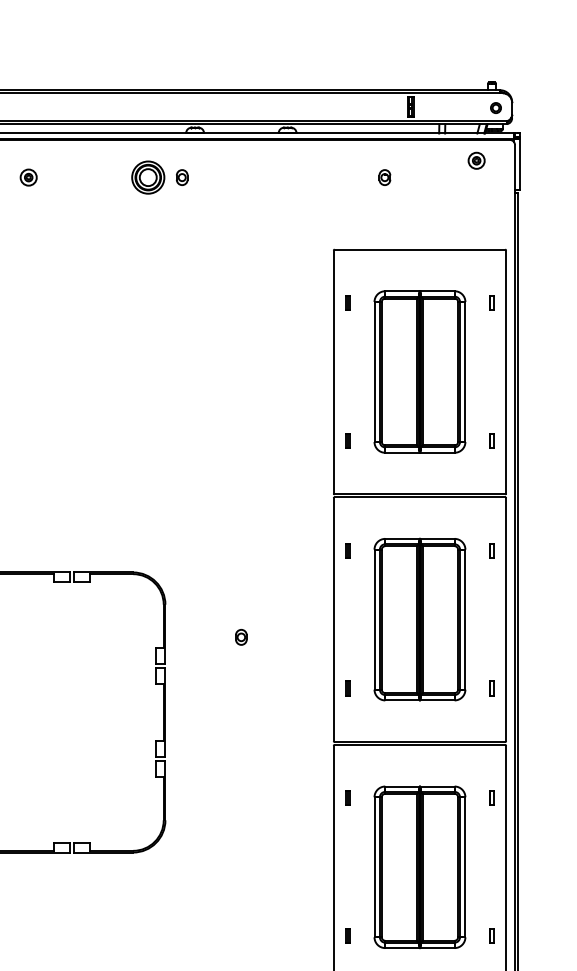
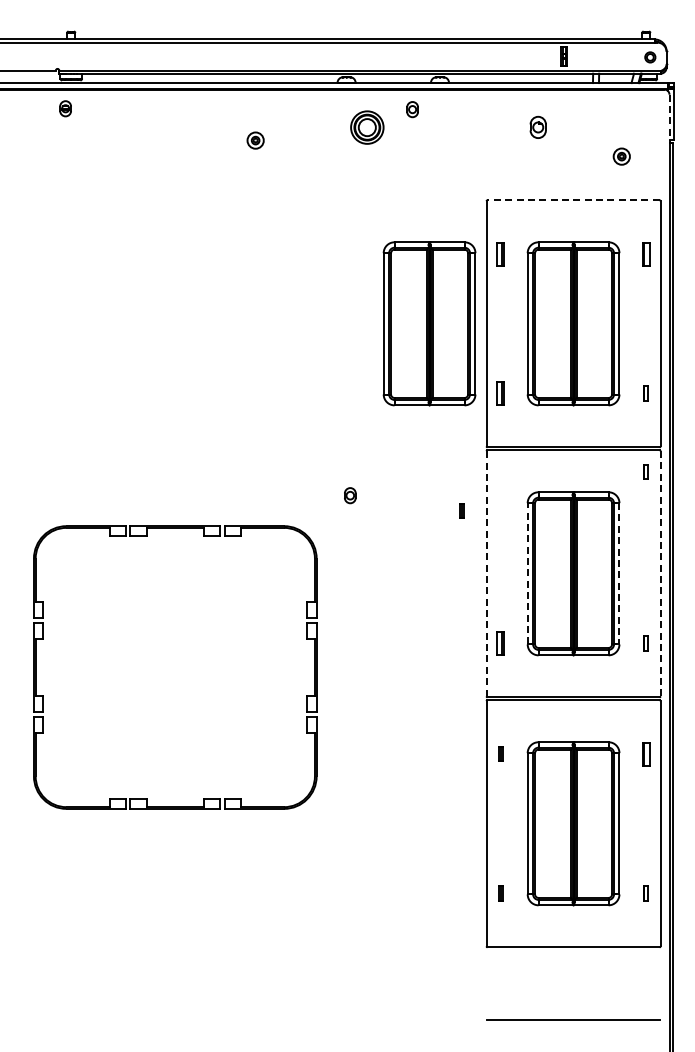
part: (476, 160) -> (621, 156), moved
line: (514, 169) -> (669, 119), solid -> dashed
part: (28, 177) -> (255, 140), moved
part: (148, 177) -> (367, 127), moved
part: (182, 177) -> (412, 109), moved
part: (384, 177) -> (537, 127), size x1.4
line: (419, 249) -> (573, 200), solid -> dashed
part: (347, 302) -> (500, 253), size x1.6
part: (491, 302) -> (645, 253), size x1.6
part: (277, 371) -> (429, 323), added
part: (347, 441) -> (500, 393), size x1.6
part: (347, 550) -> (461, 510), moved
part: (491, 550) -> (645, 471), moved
line: (333, 619) -> (486, 573), solid -> dashed
line: (374, 619) -> (527, 573), solid -> dashed
line: (465, 619) -> (619, 573), solid -> dashed
line: (506, 619) -> (660, 573), solid -> dashed
part: (241, 637) -> (350, 495), moved
part: (347, 688) -> (500, 643), size x1.6
part: (491, 797) -> (645, 753), size x1.6

